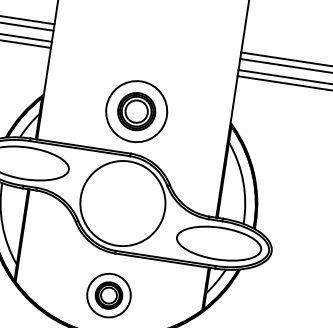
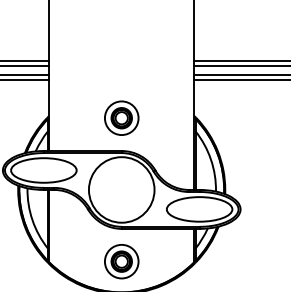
part: (136, 110) -> (121, 117), size x0.71

